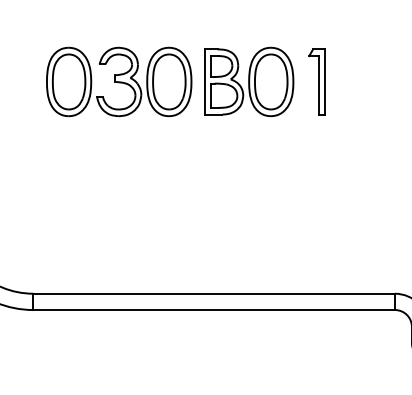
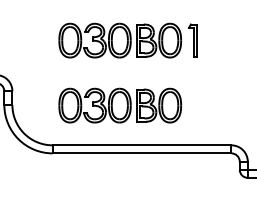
part: (170, 213) -> (120, 105), added

